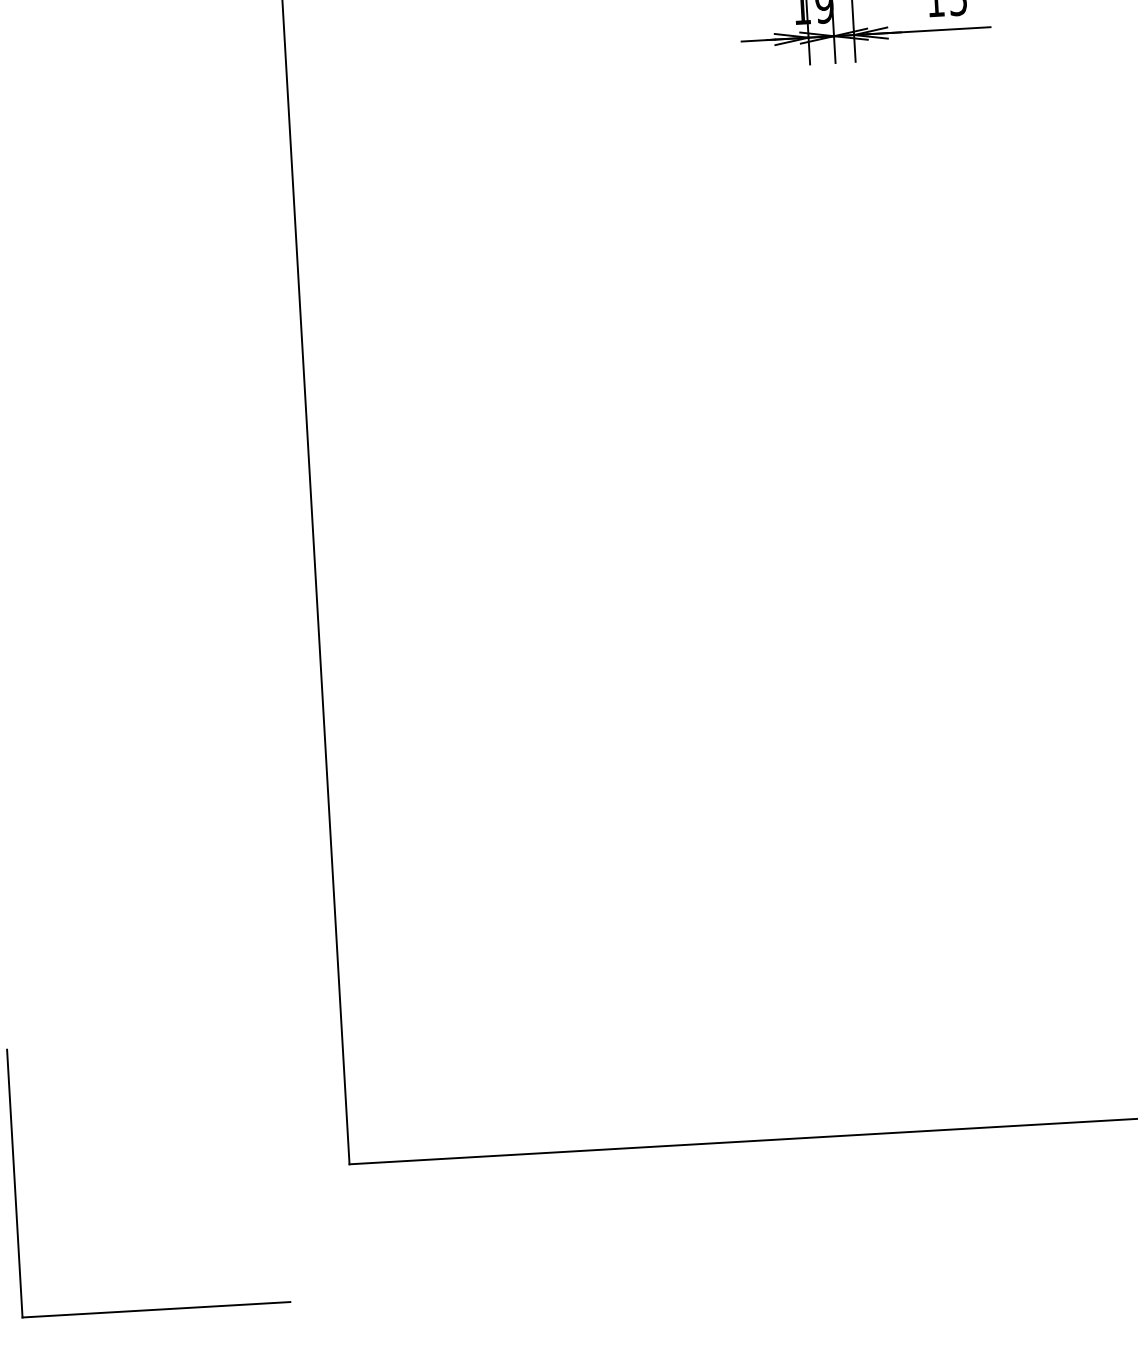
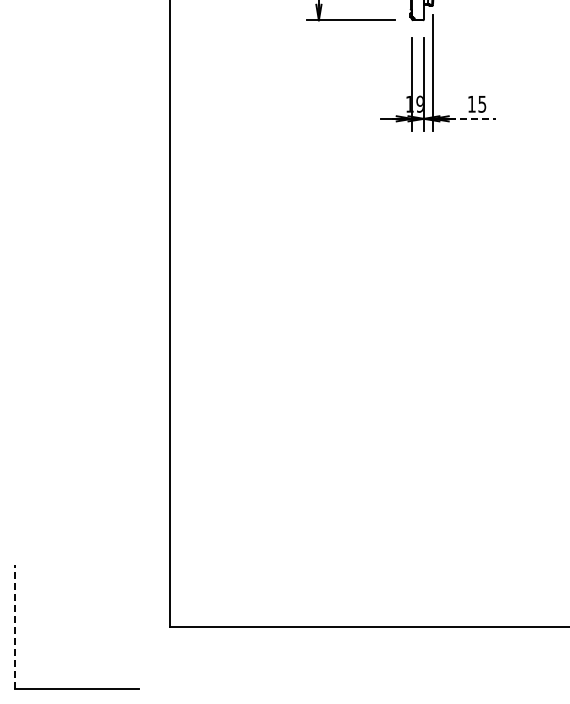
line: (938, 29) -> (472, 118), solid -> dashed
line: (15, 1183) -> (15, 626), solid -> dashed

